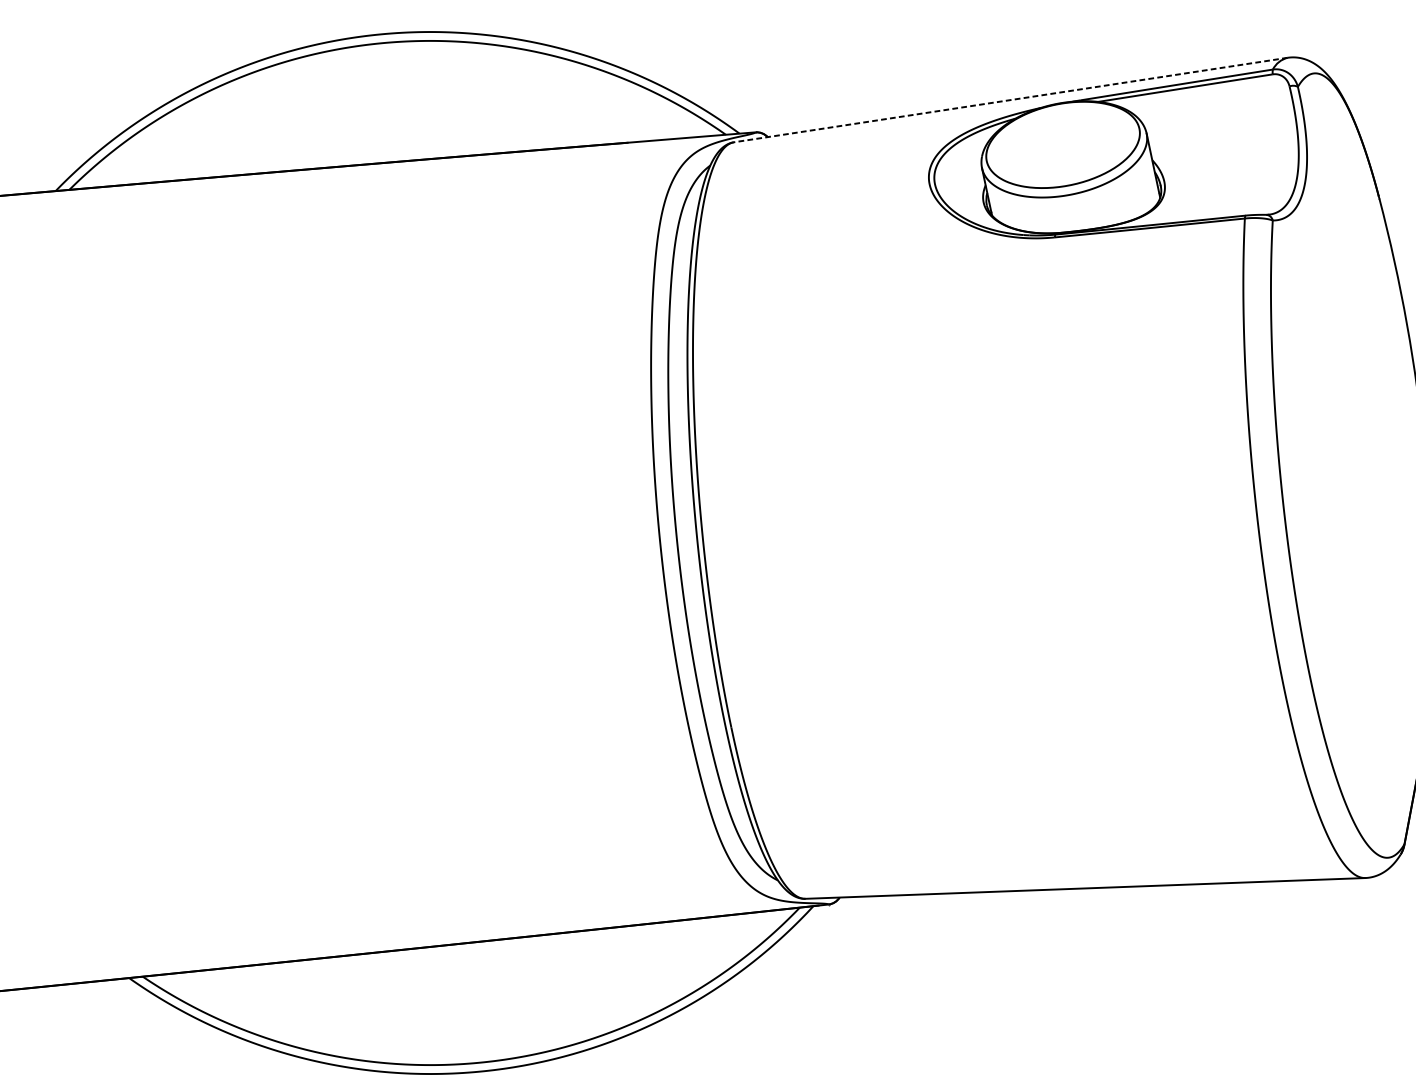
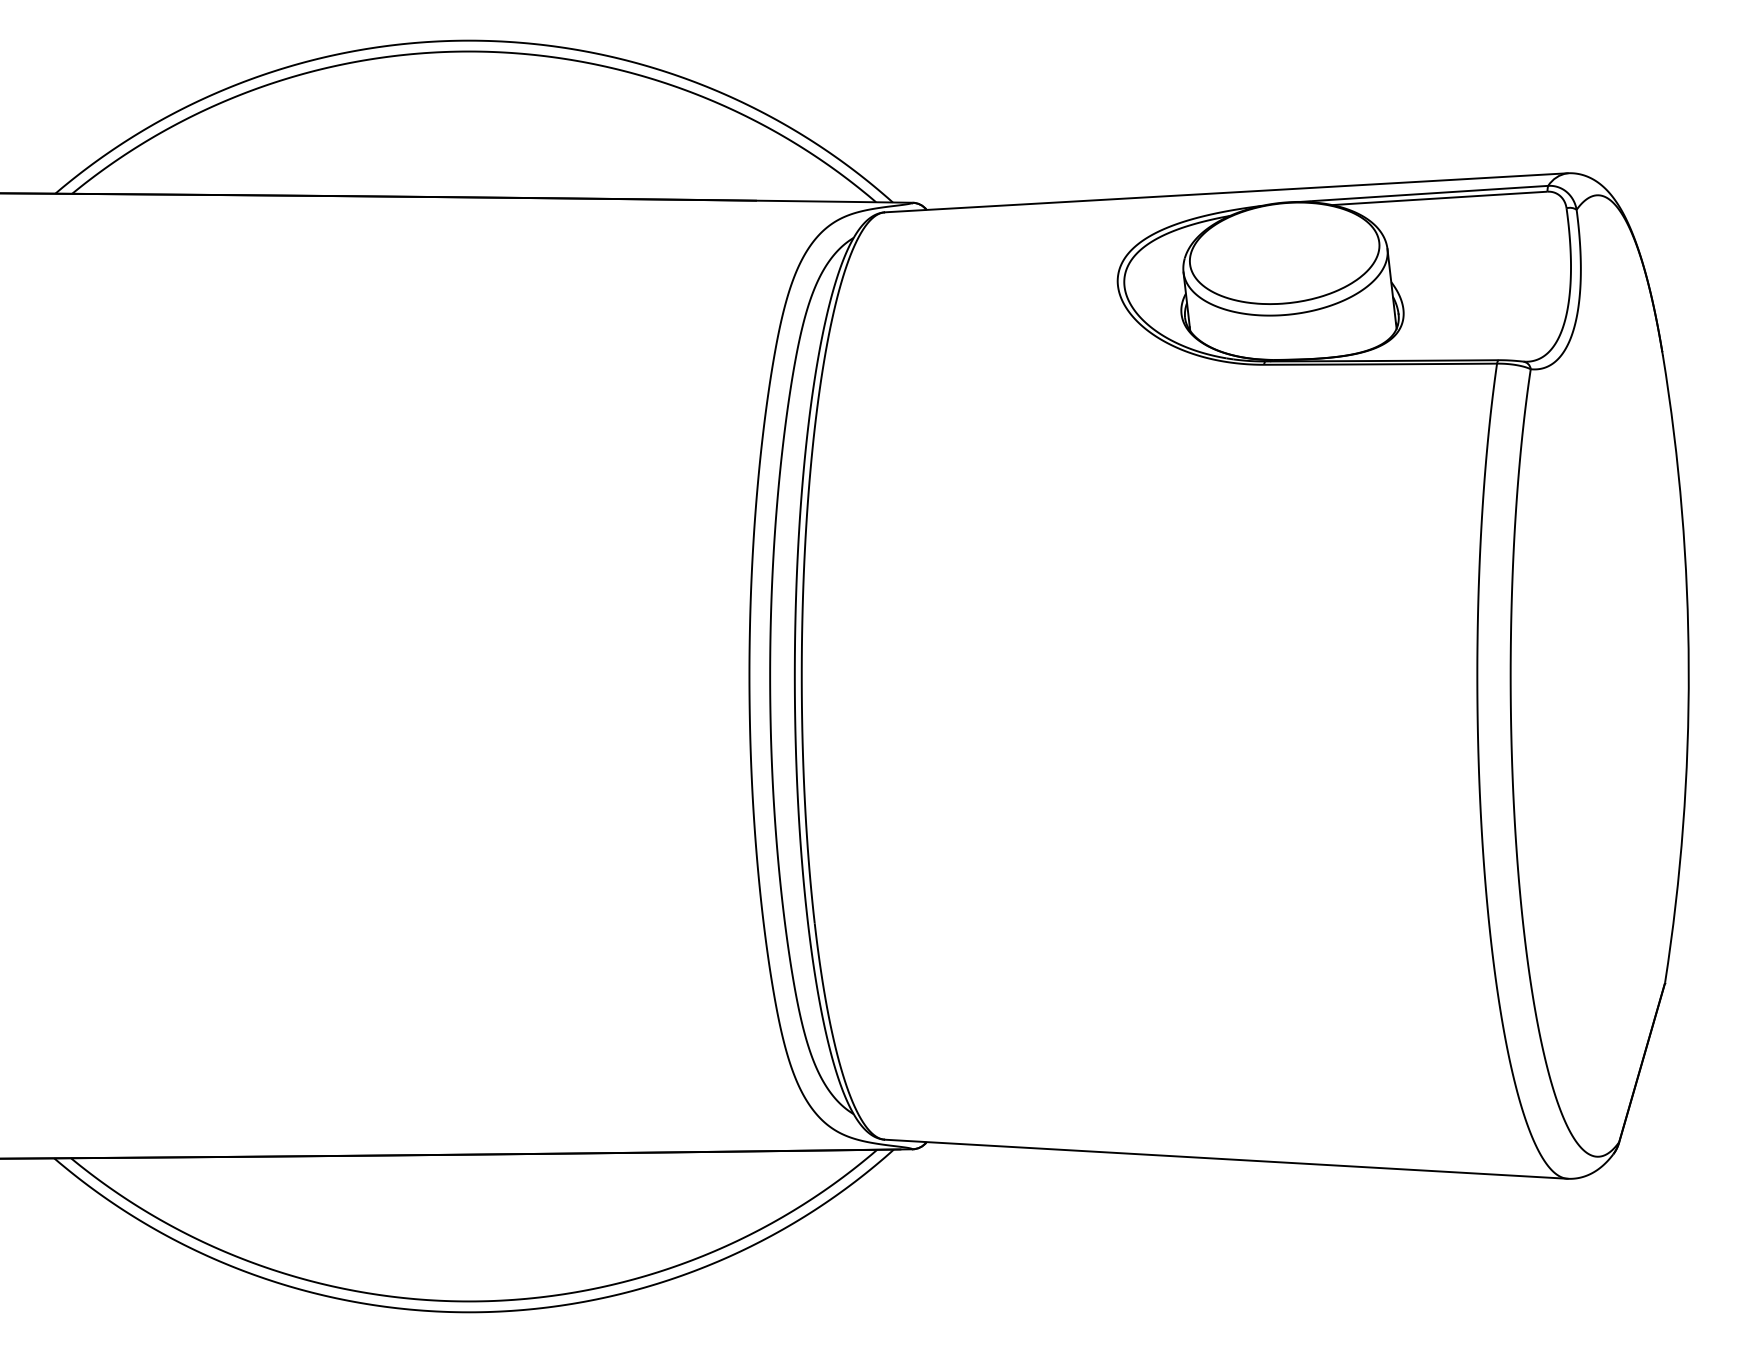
line: (1010, 99) -> (1226, 192), dashed -> solid

